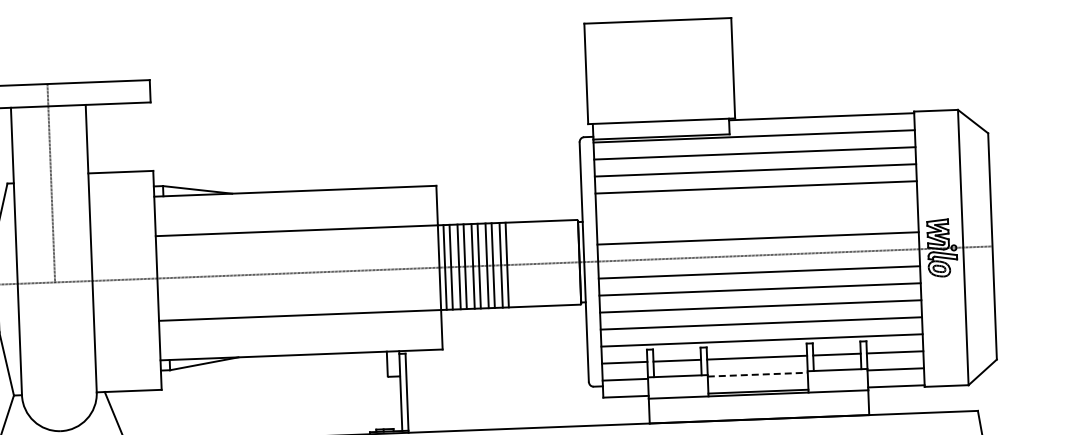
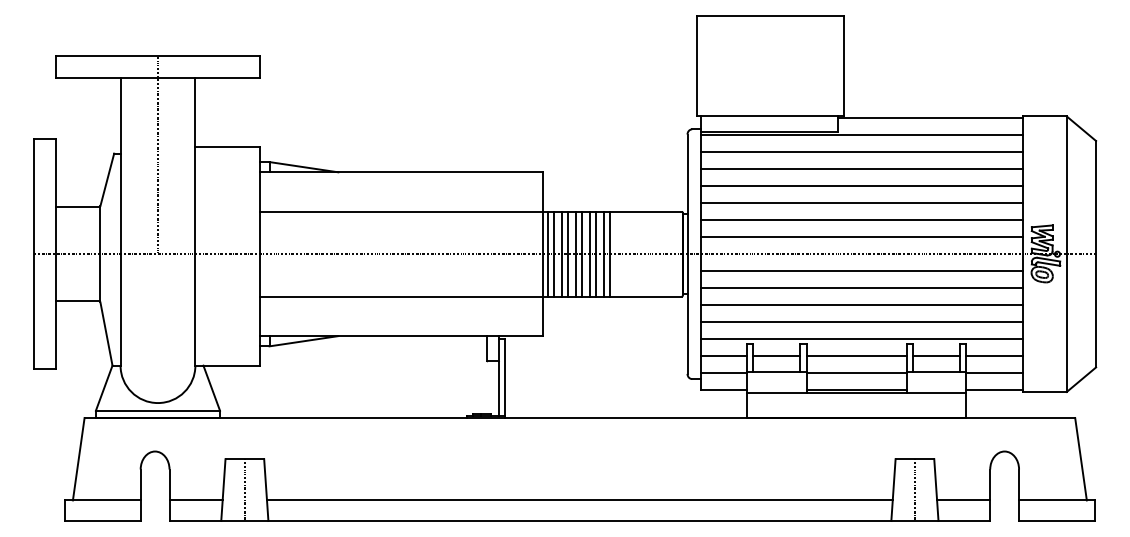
line: (756, 204) -> (861, 203), added
line: (756, 221) -> (861, 220), added
line: (758, 374) -> (857, 373), dashed -> solid

